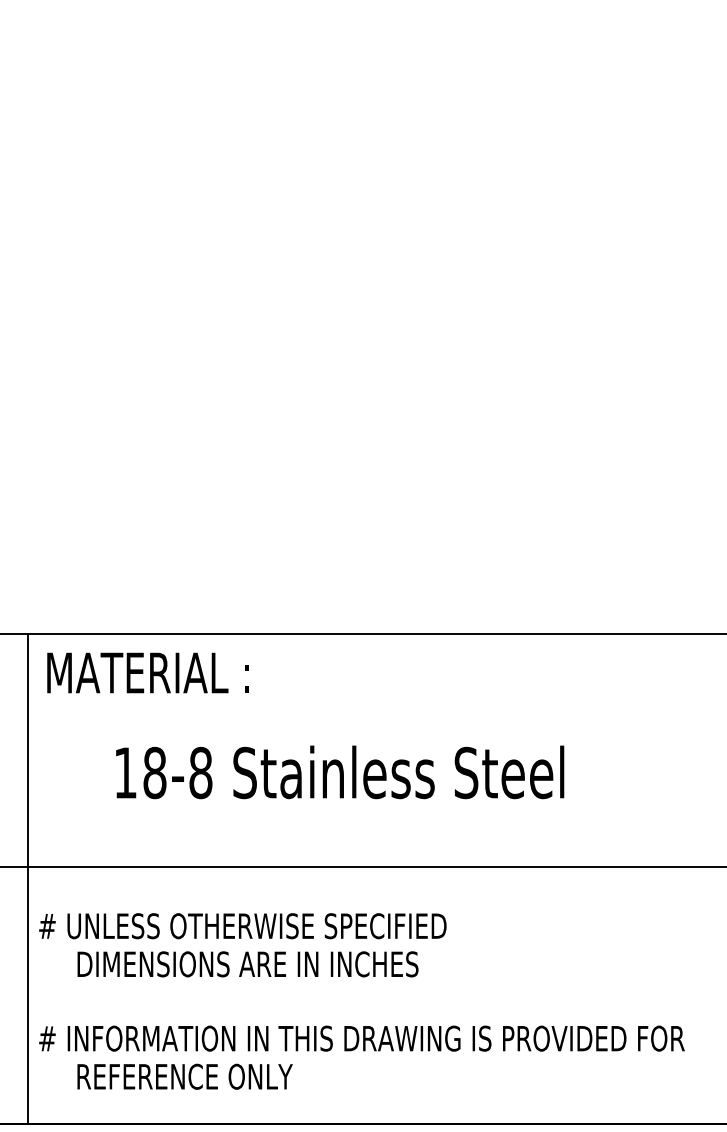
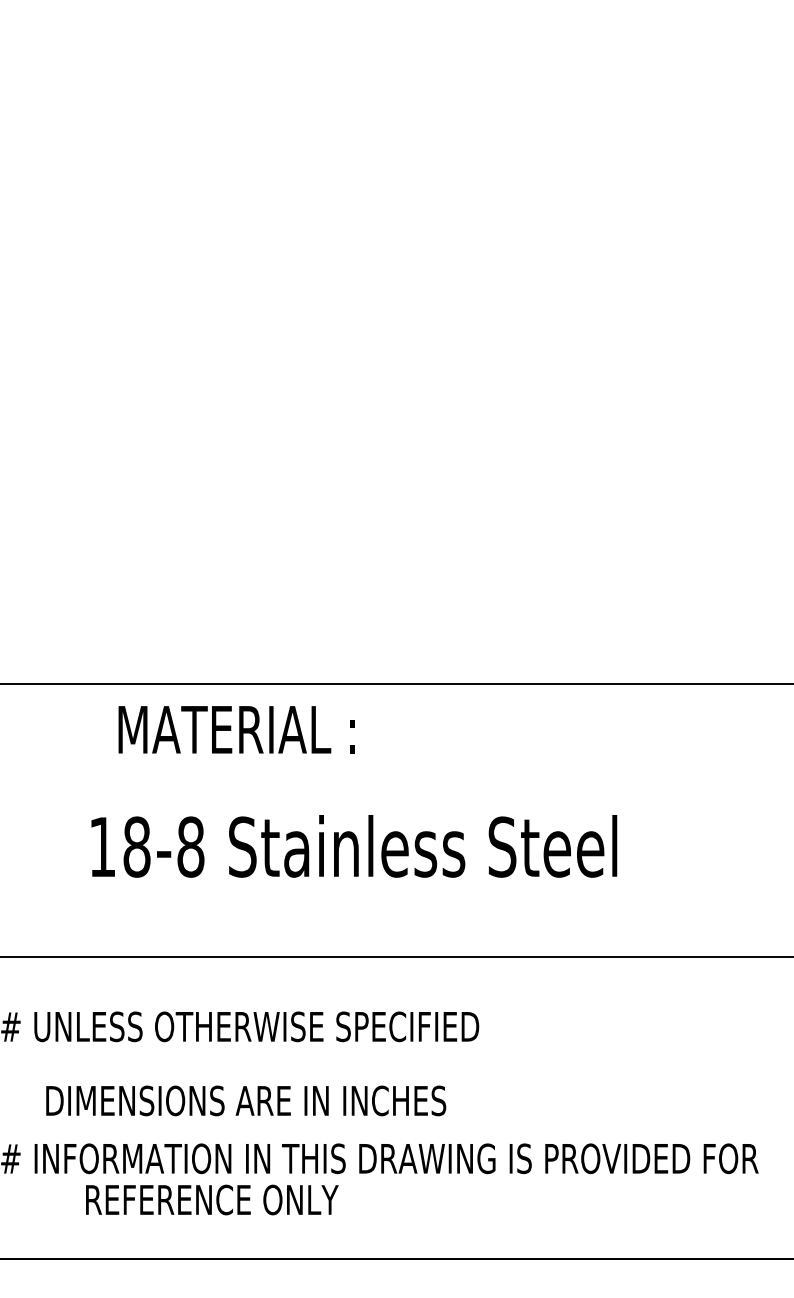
text: (147, 672) -> (236, 729), moved
text: (247, 964) -> (245, 1101), moved
text: (184, 1076) -> (211, 1199), moved

